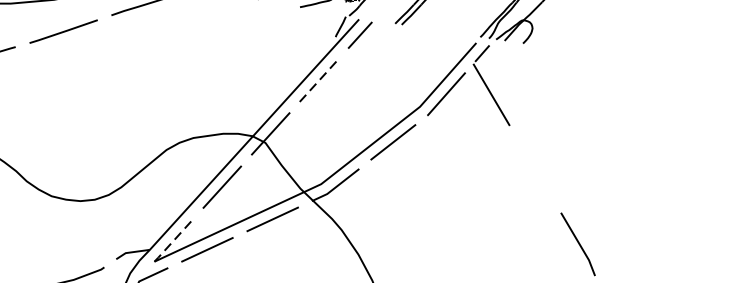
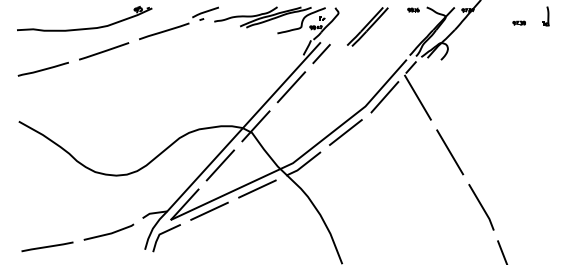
line: (319, 79) -> (291, 86), dashed -> solid
line: (535, 169) -> (450, 152), added
line: (173, 240) -> (184, 204), dashed -> solid

